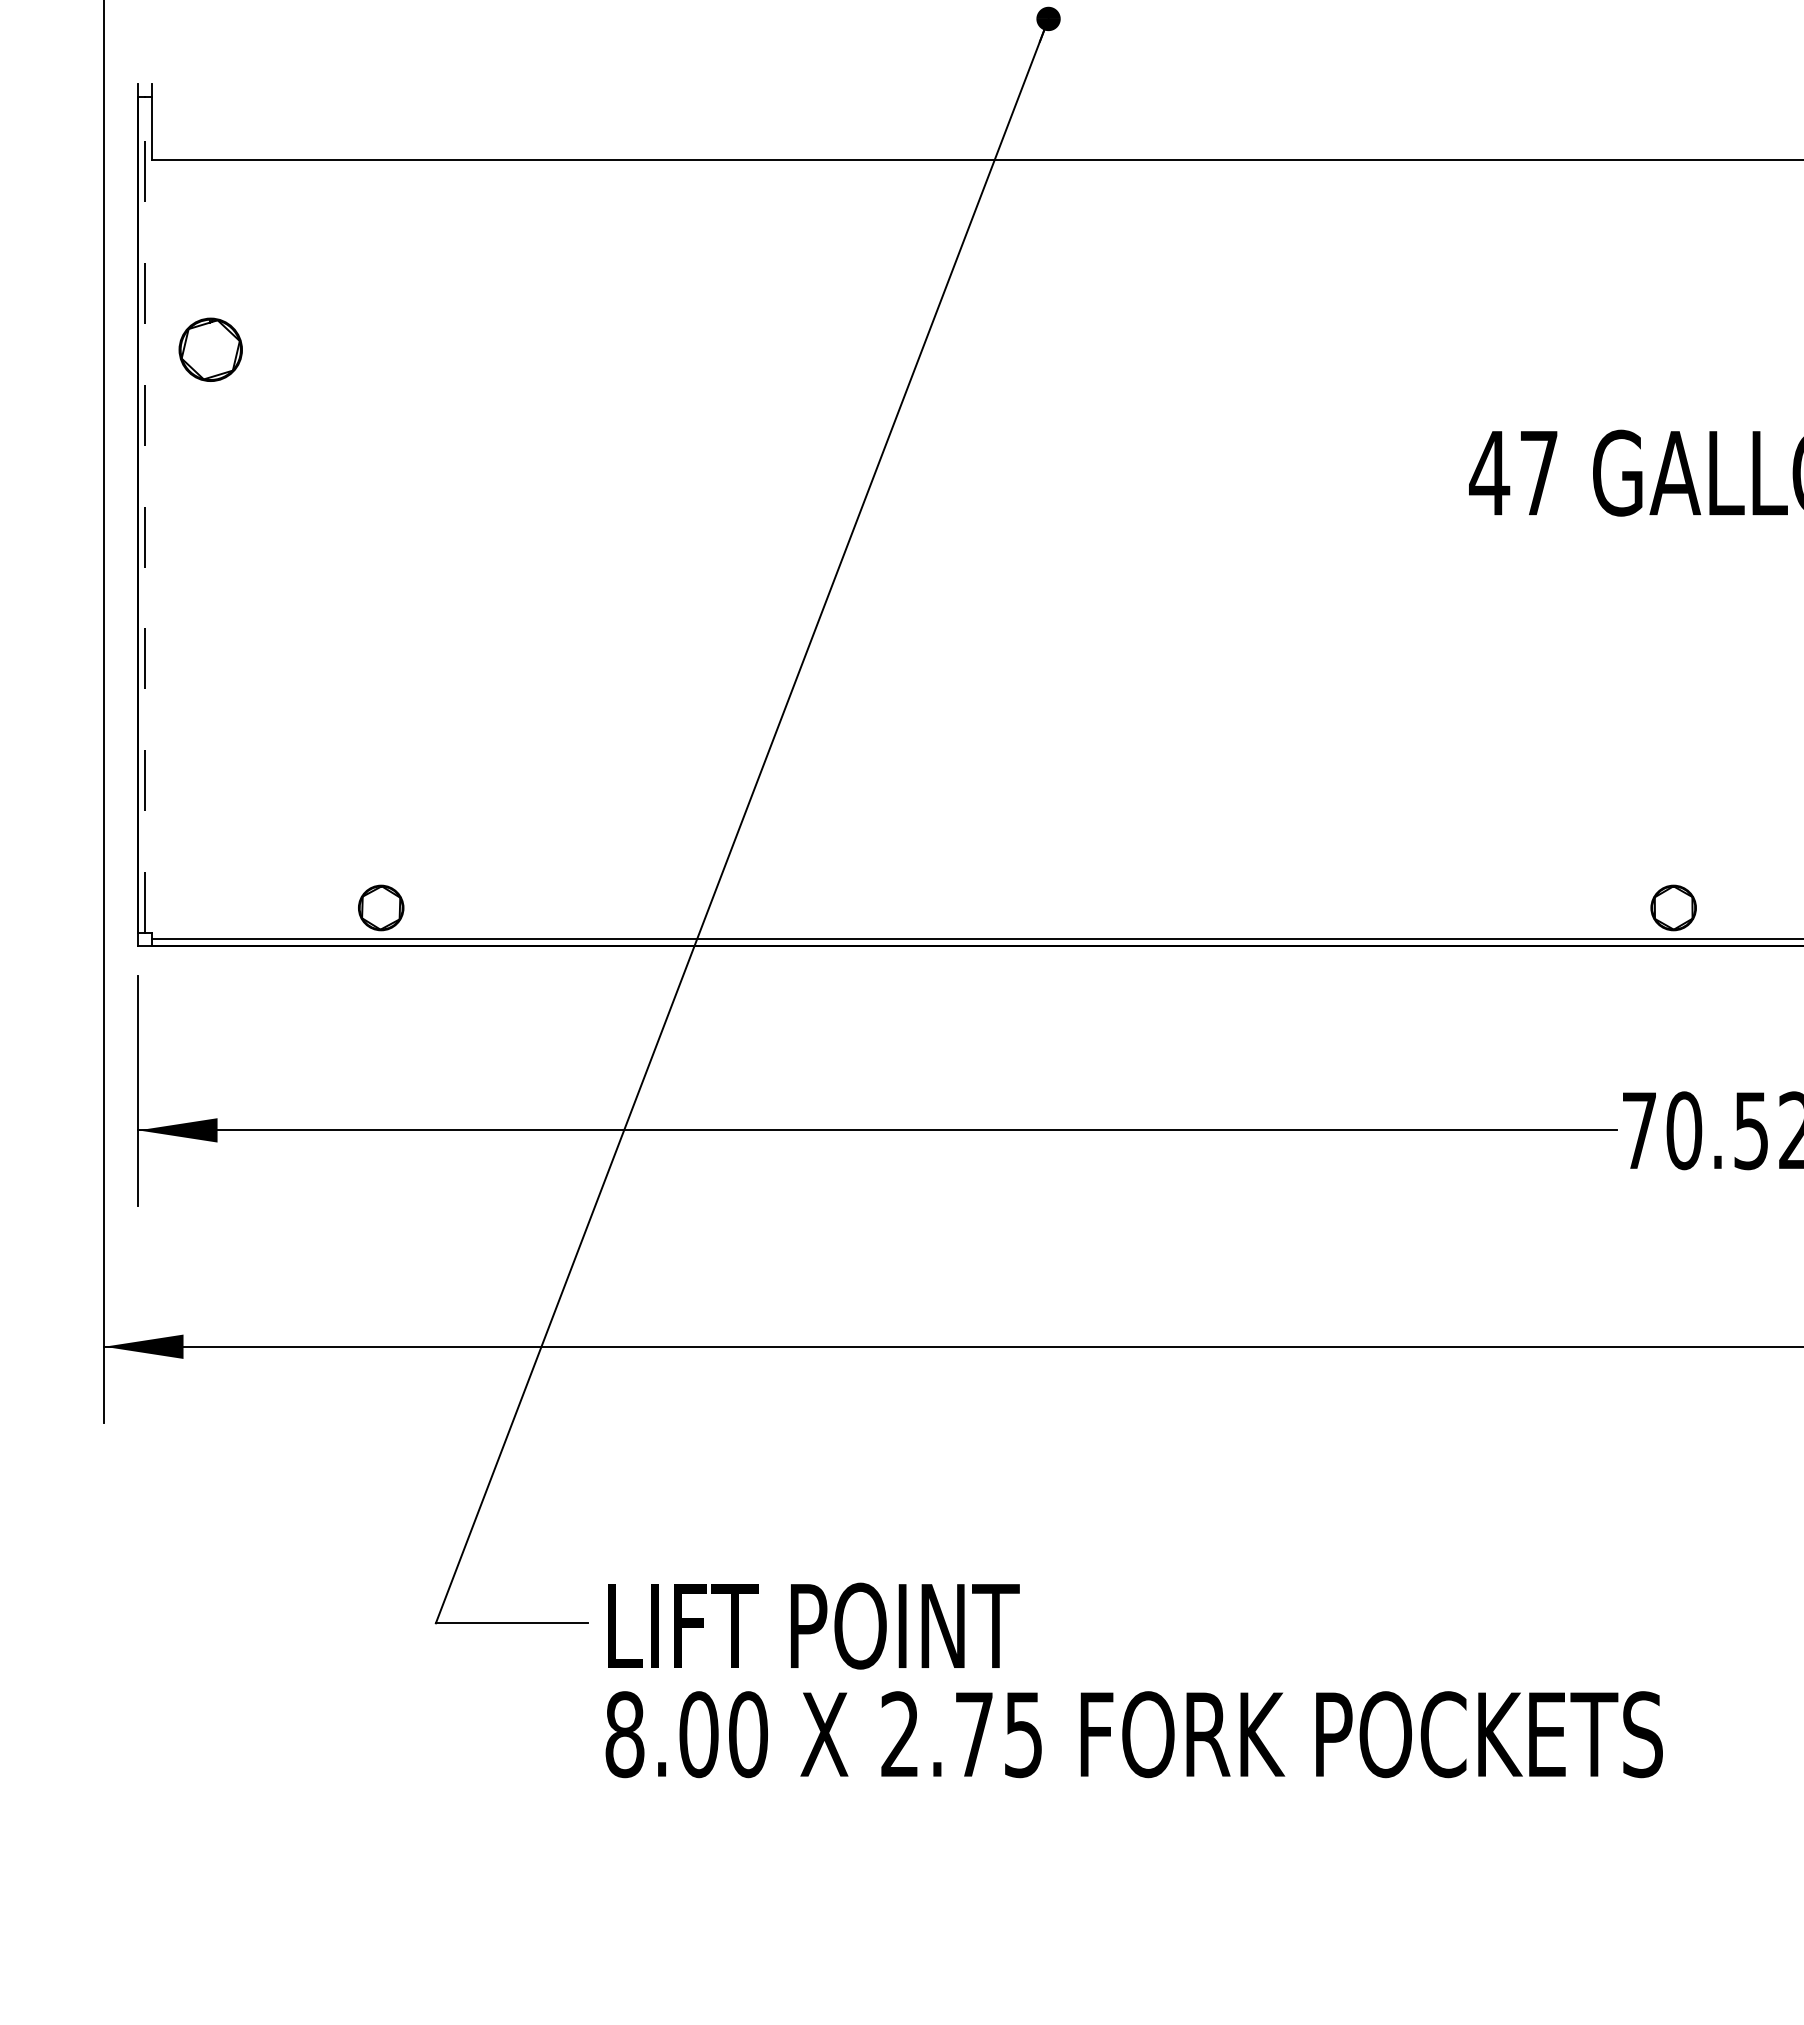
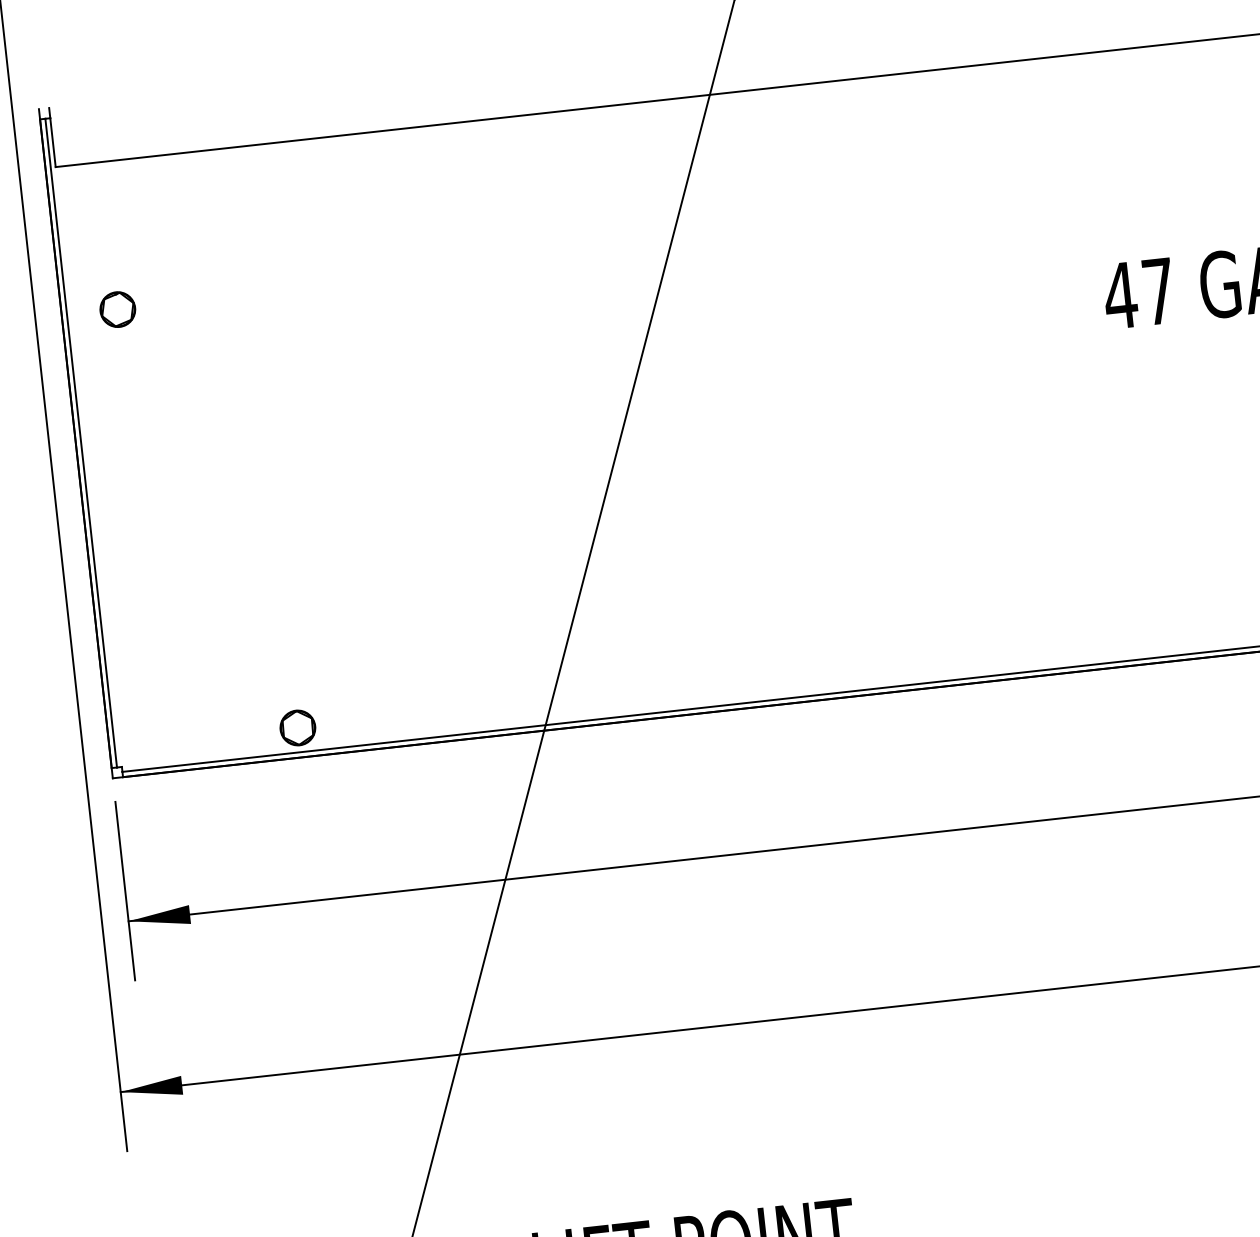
part: (210, 349) -> (117, 309), size x0.71
line: (145, 514) -> (81, 442), dashed -> solid

